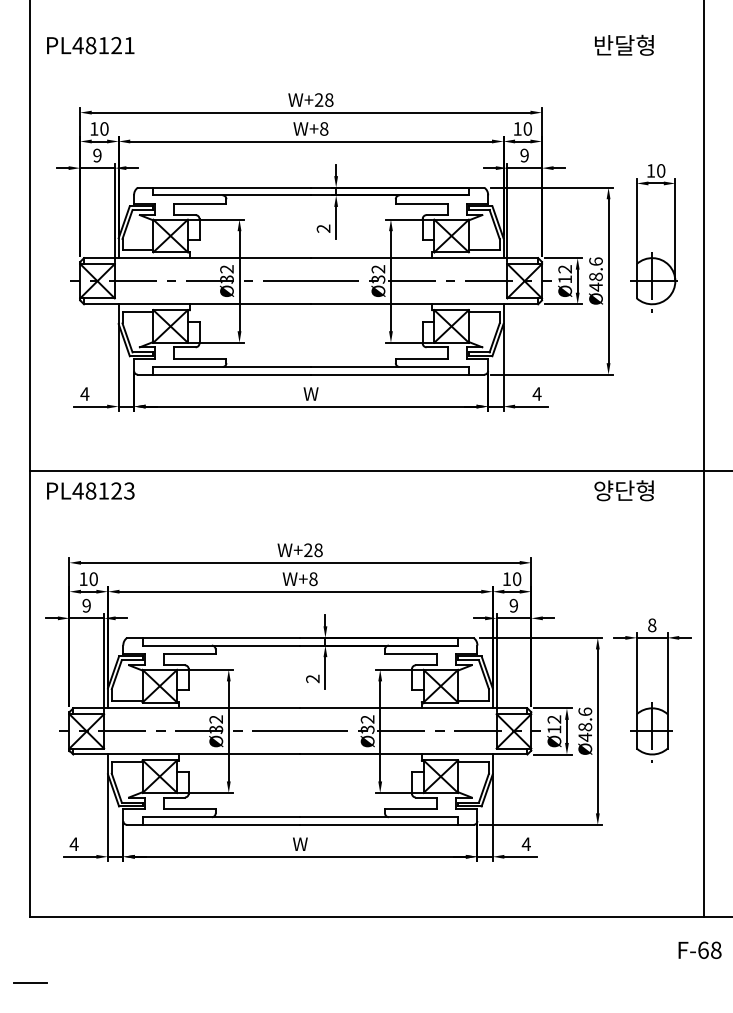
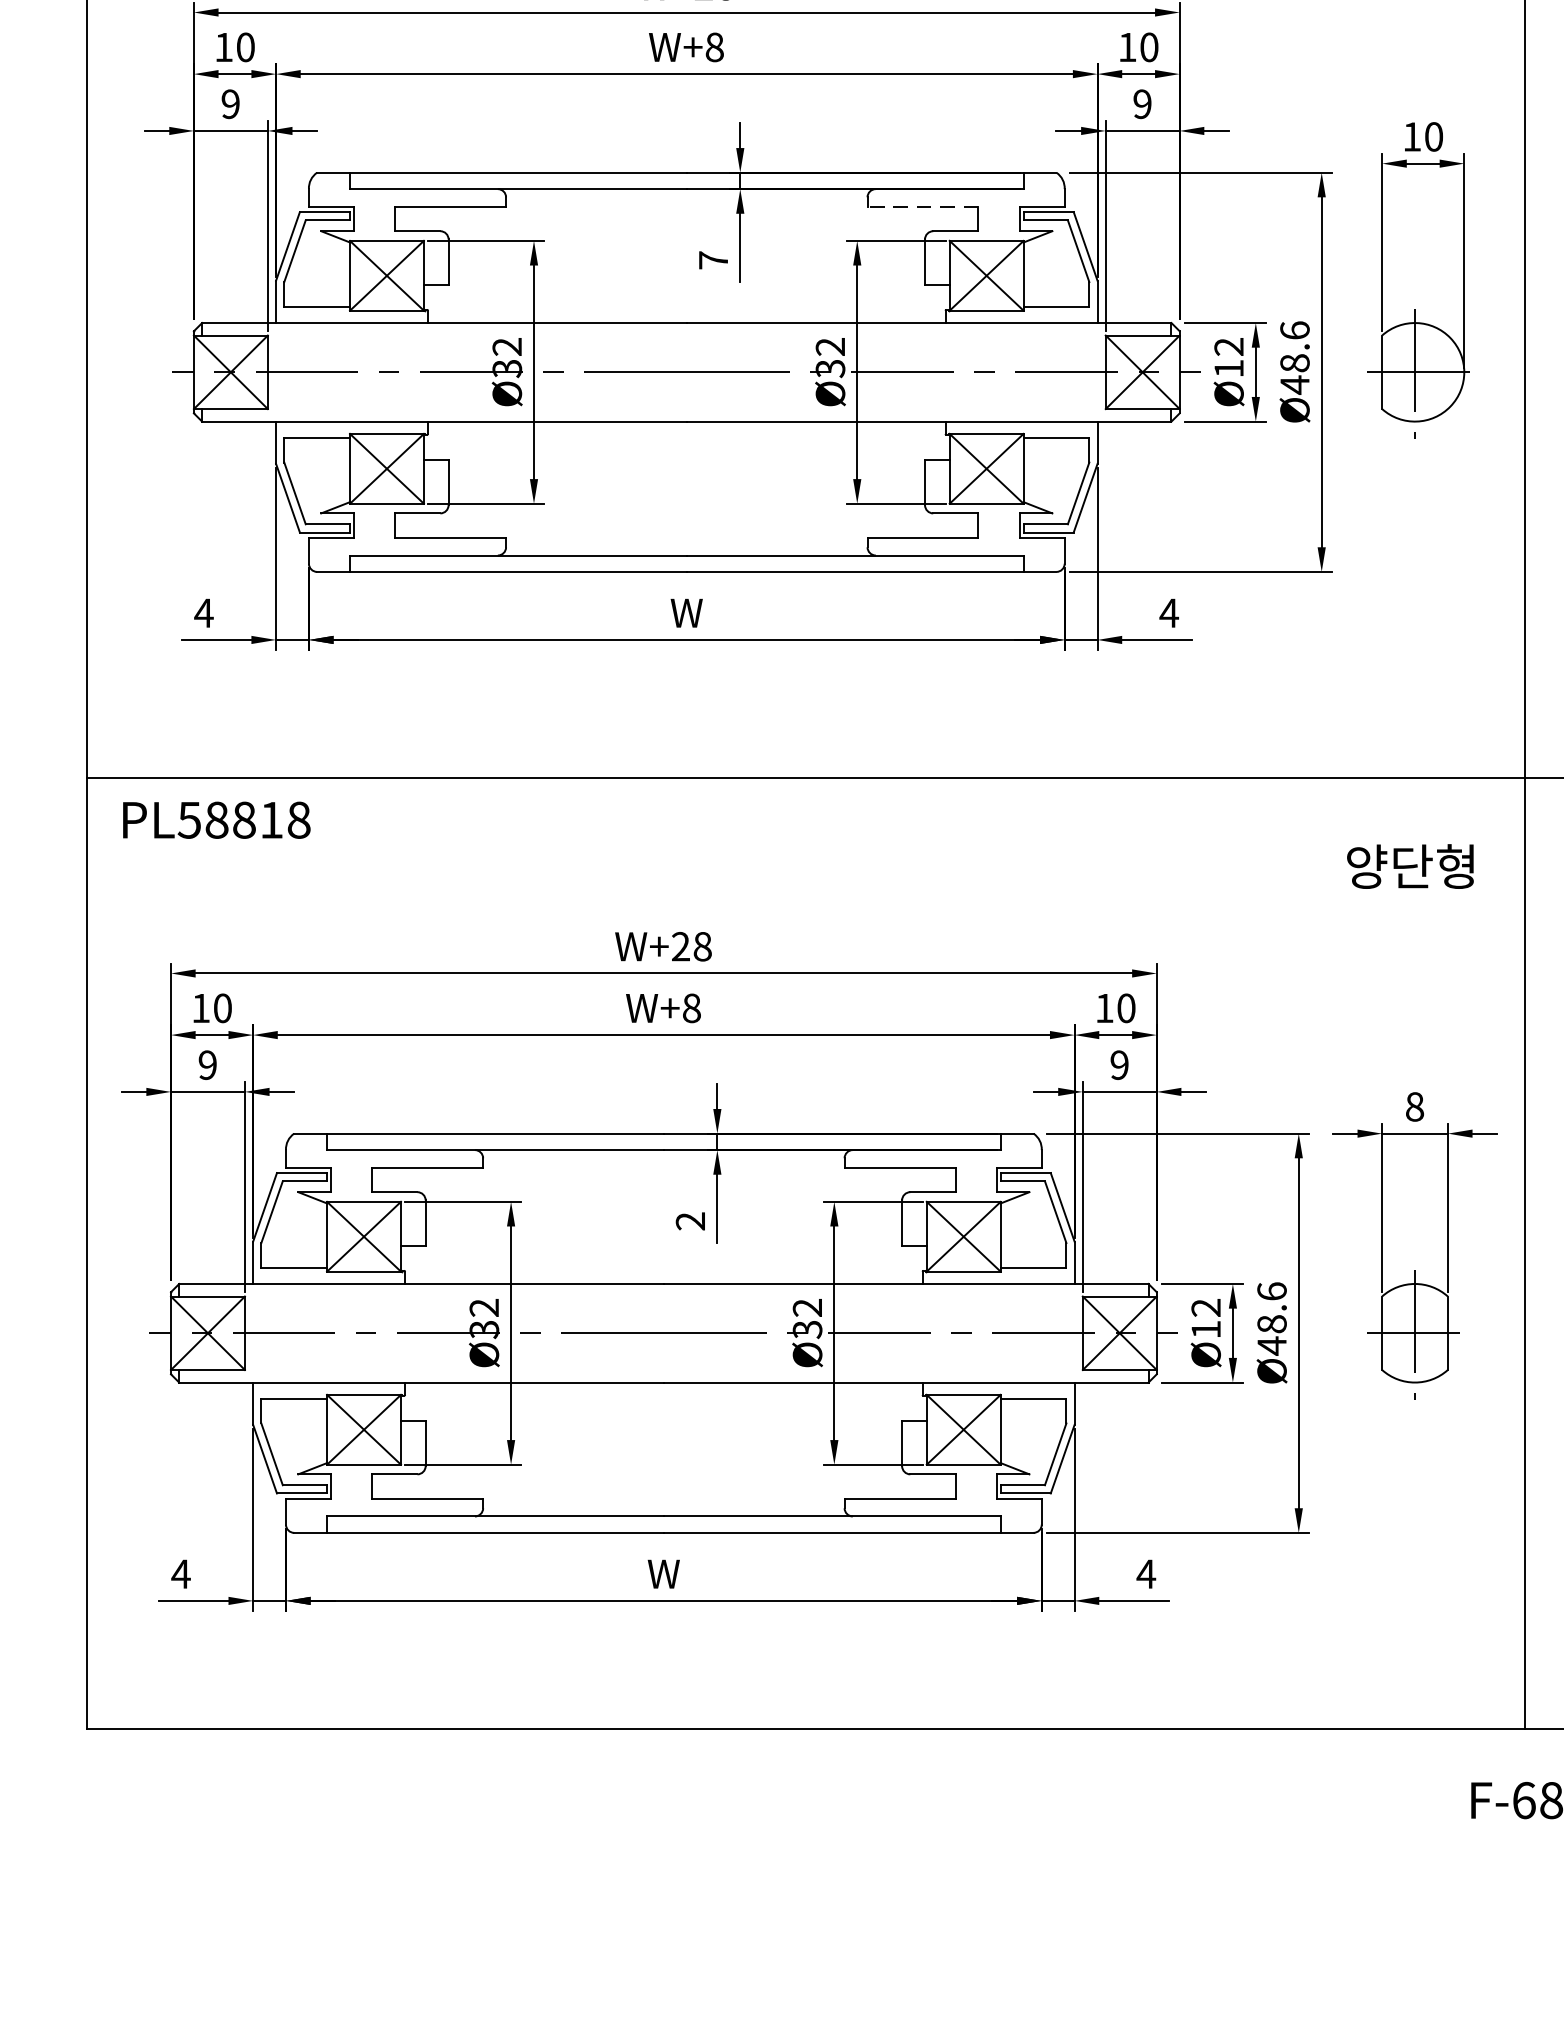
line: (421, 203) -> (922, 206), solid -> dashed
text: (323, 228) -> (713, 259), 2 -> 7
text: (103, 490) -> (243, 819), PL48123 -> PL58818
text: (623, 490) -> (1409, 866), moved
line: (29, 982) -> (85, 1869), removed

